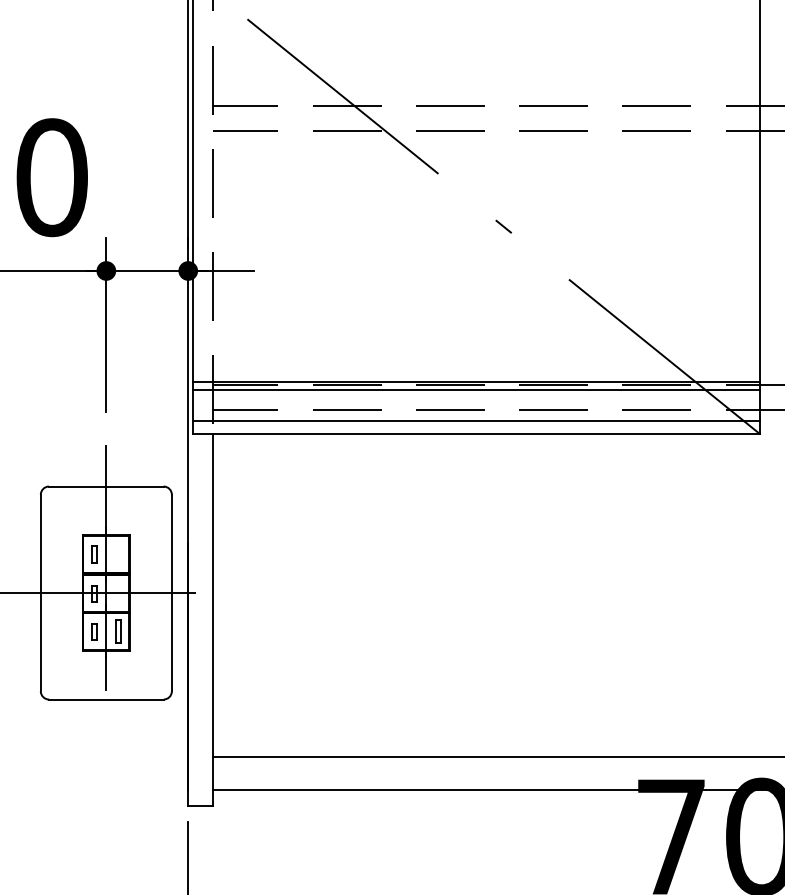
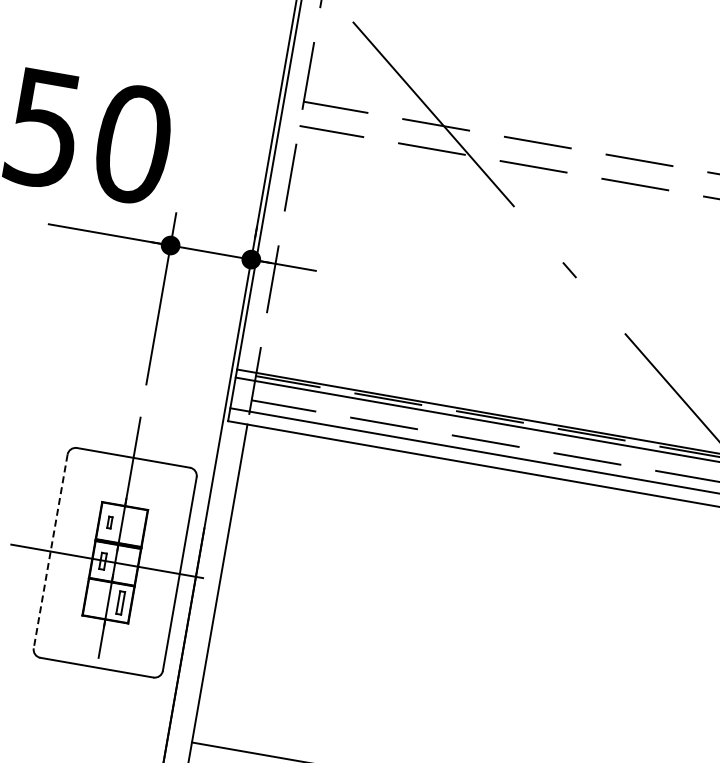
part: (94, 554) -> (110, 522), size x0.7
line: (40, 593) -> (50, 551), solid -> dashed
part: (94, 631) -> (96, 598), removed

